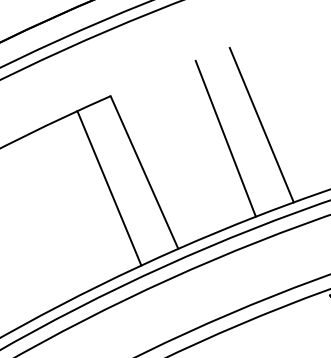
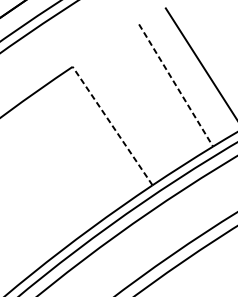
line: (226, 139) -> (176, 85), solid -> dashed
line: (144, 172) -> (112, 126), solid -> dashed
line: (109, 188) -> (85, 144), removed

